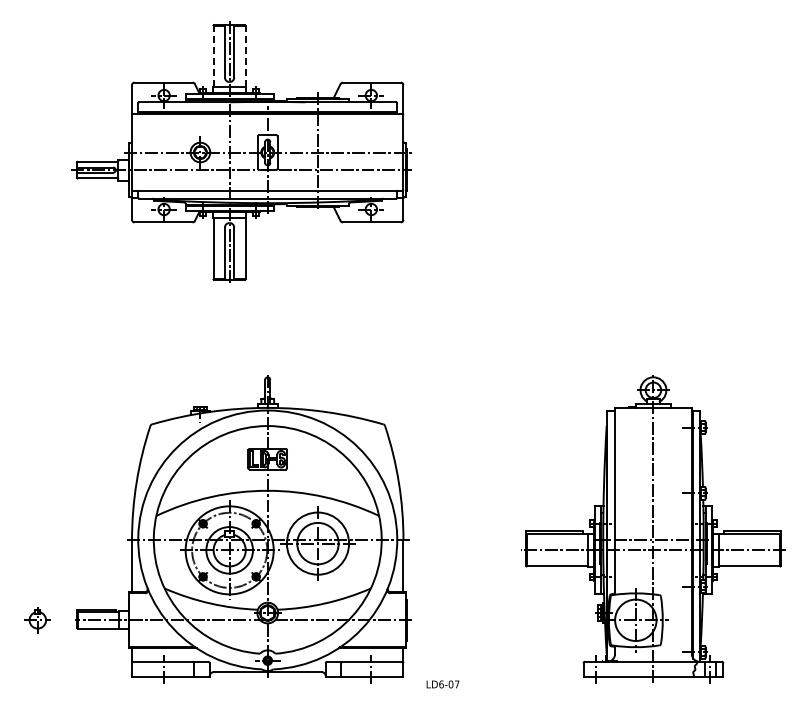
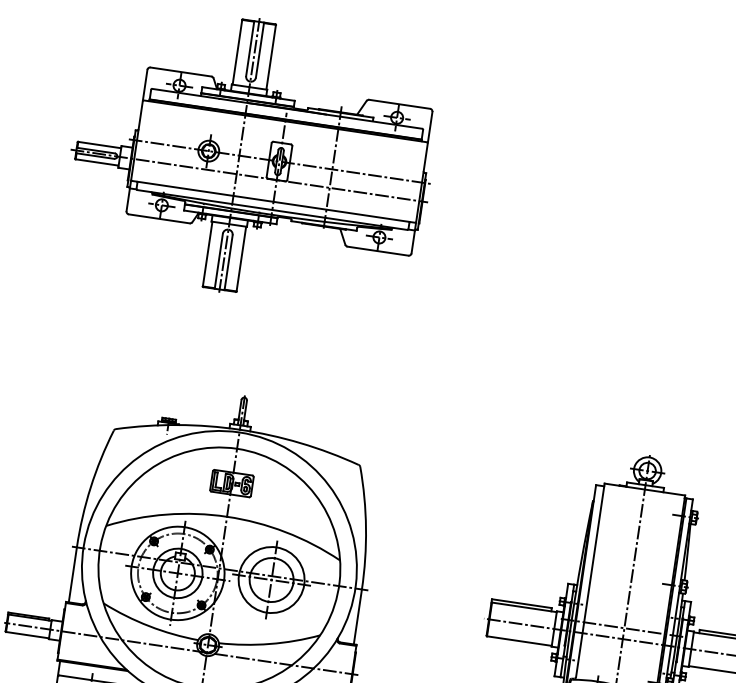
line: (213, 56) -> (237, 52), dashed -> solid
line: (245, 56) -> (271, 57), dashed -> solid

